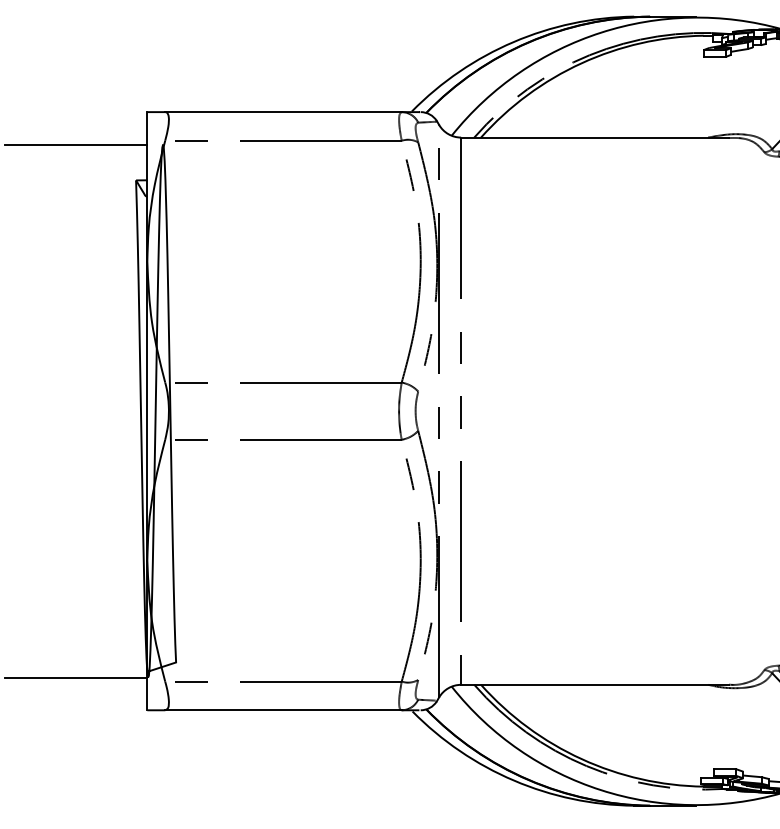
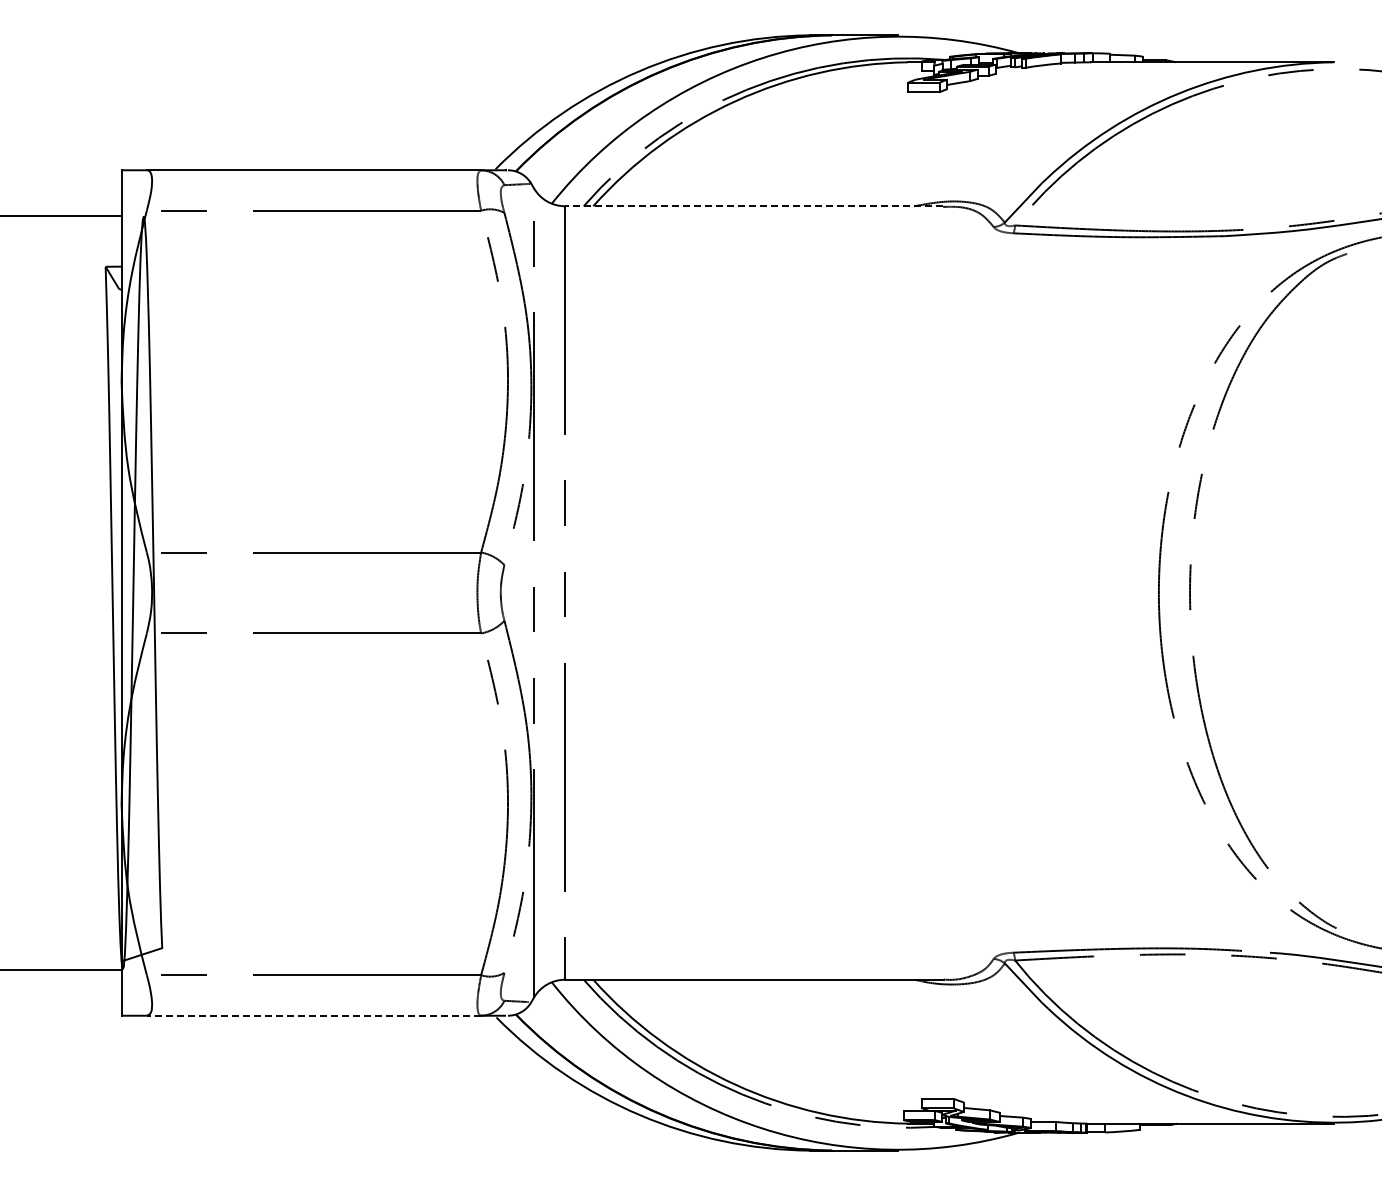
line: (594, 137) -> (753, 206), solid -> dashed
line: (283, 710) -> (313, 1015), solid -> dashed

